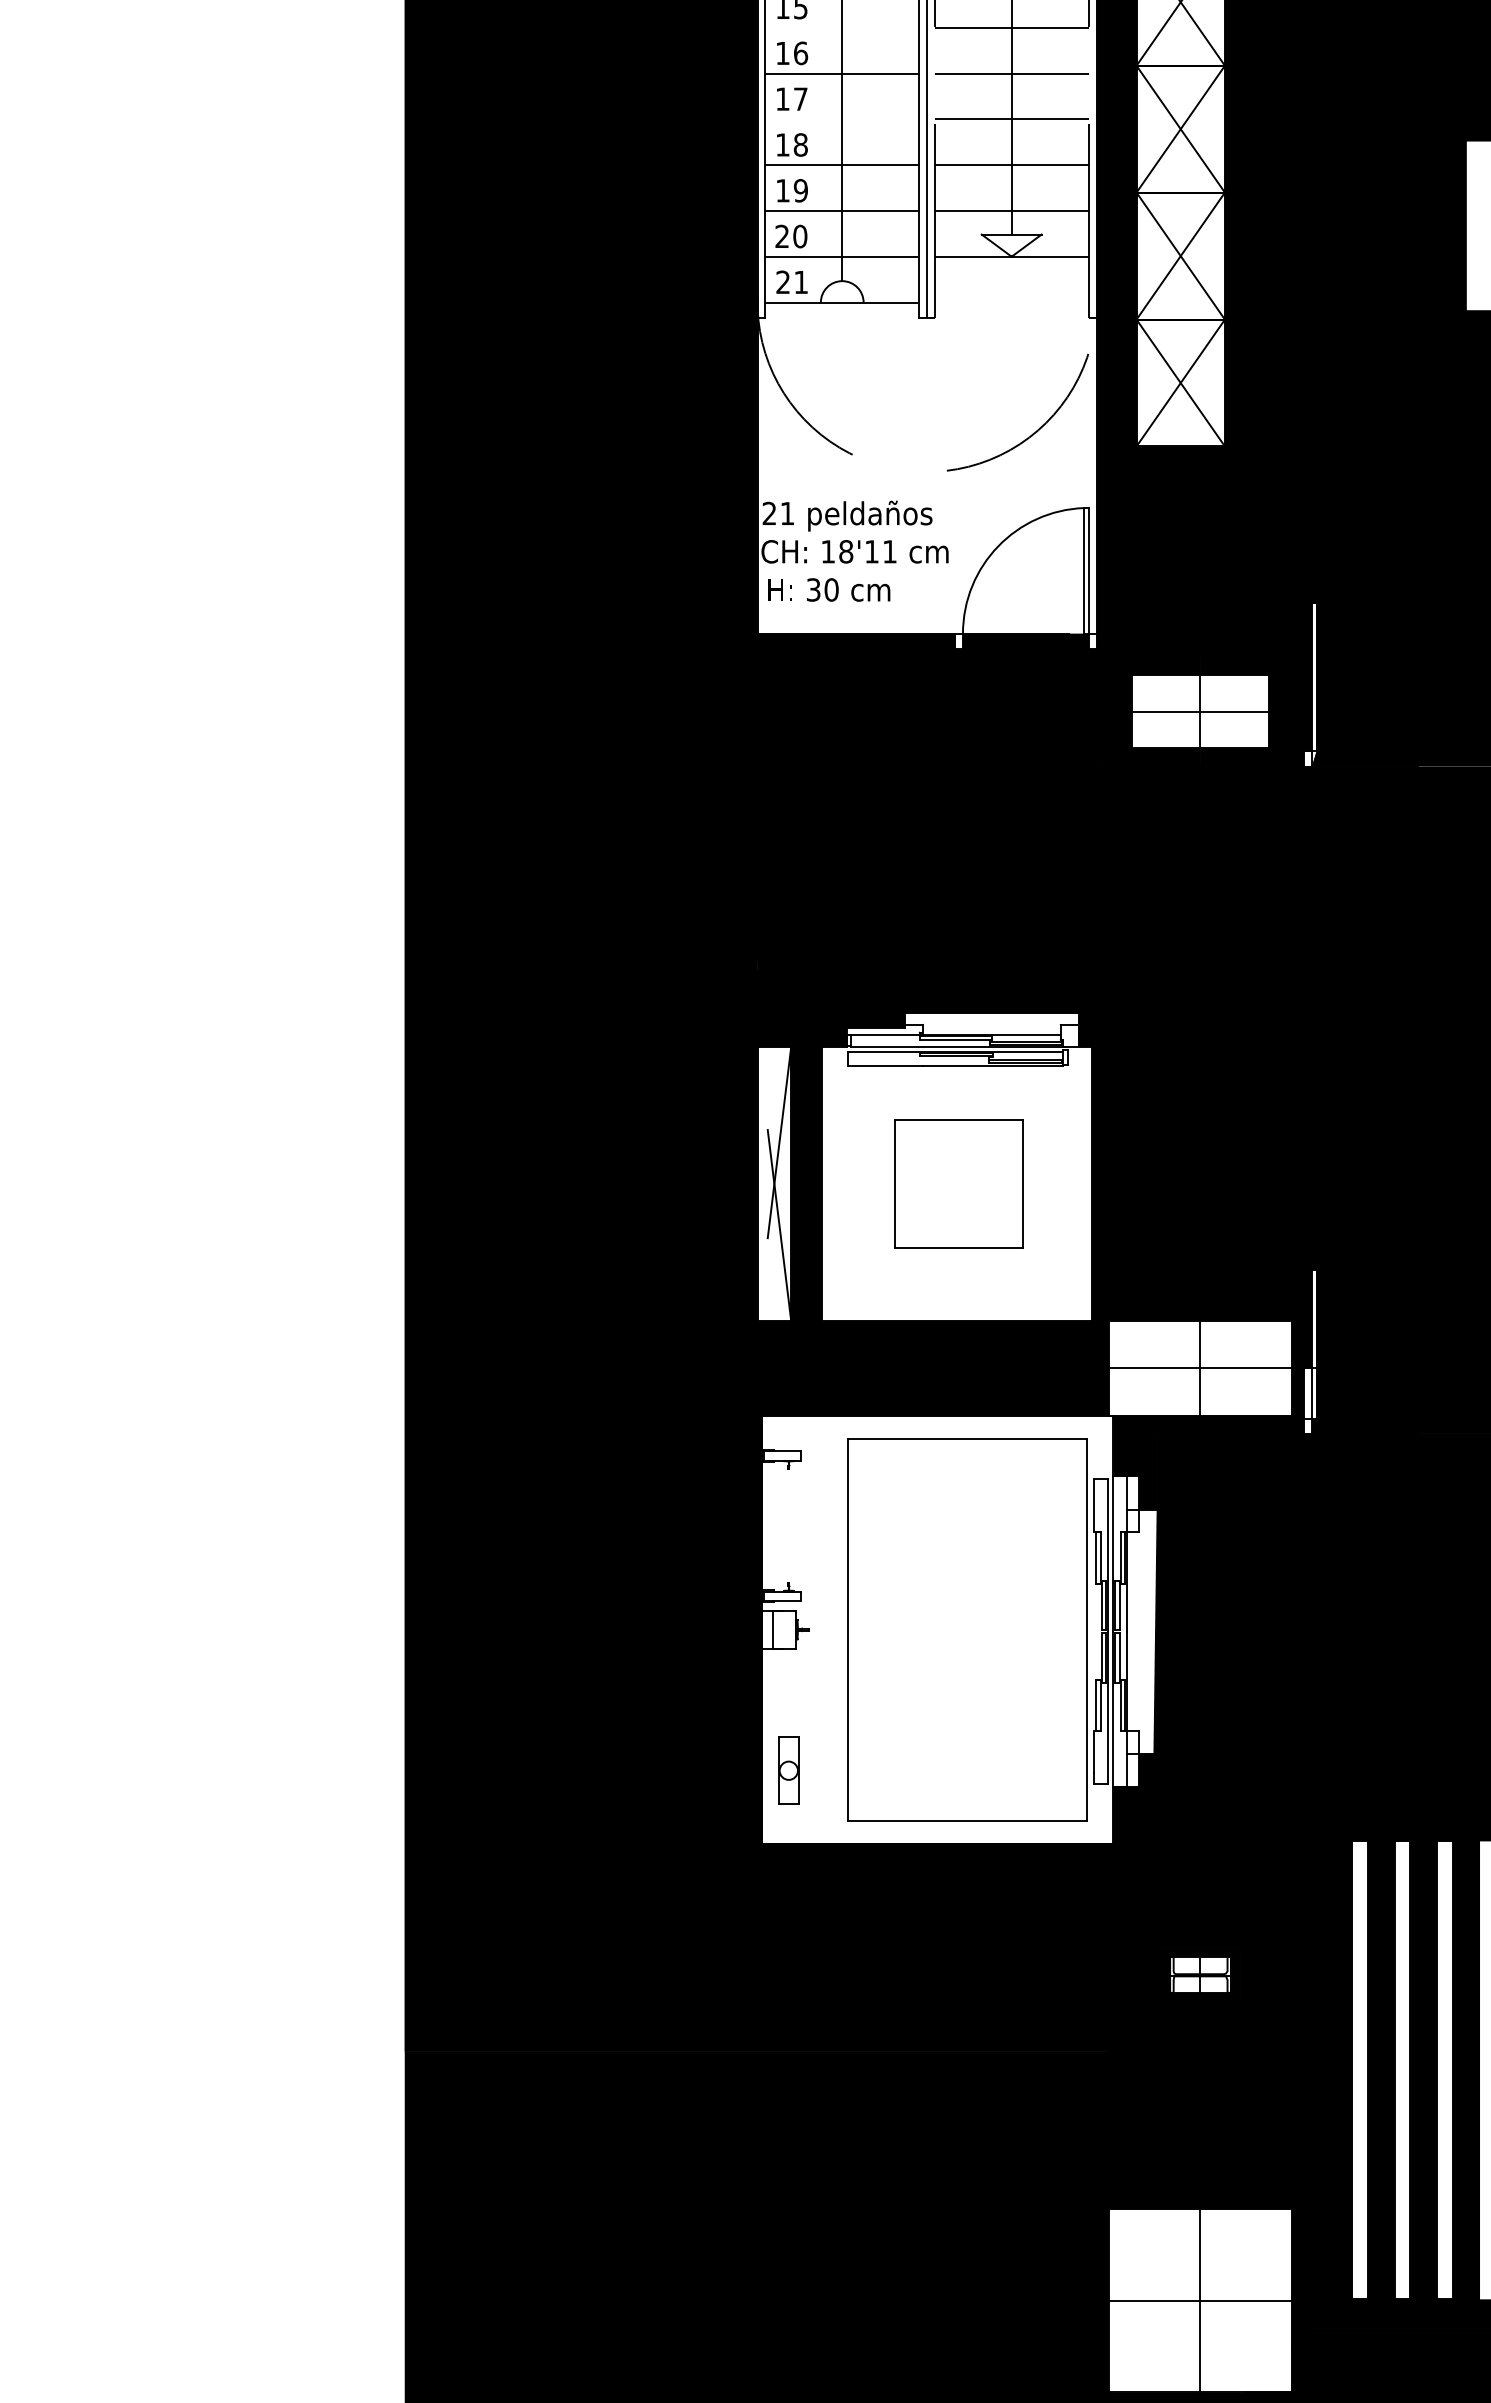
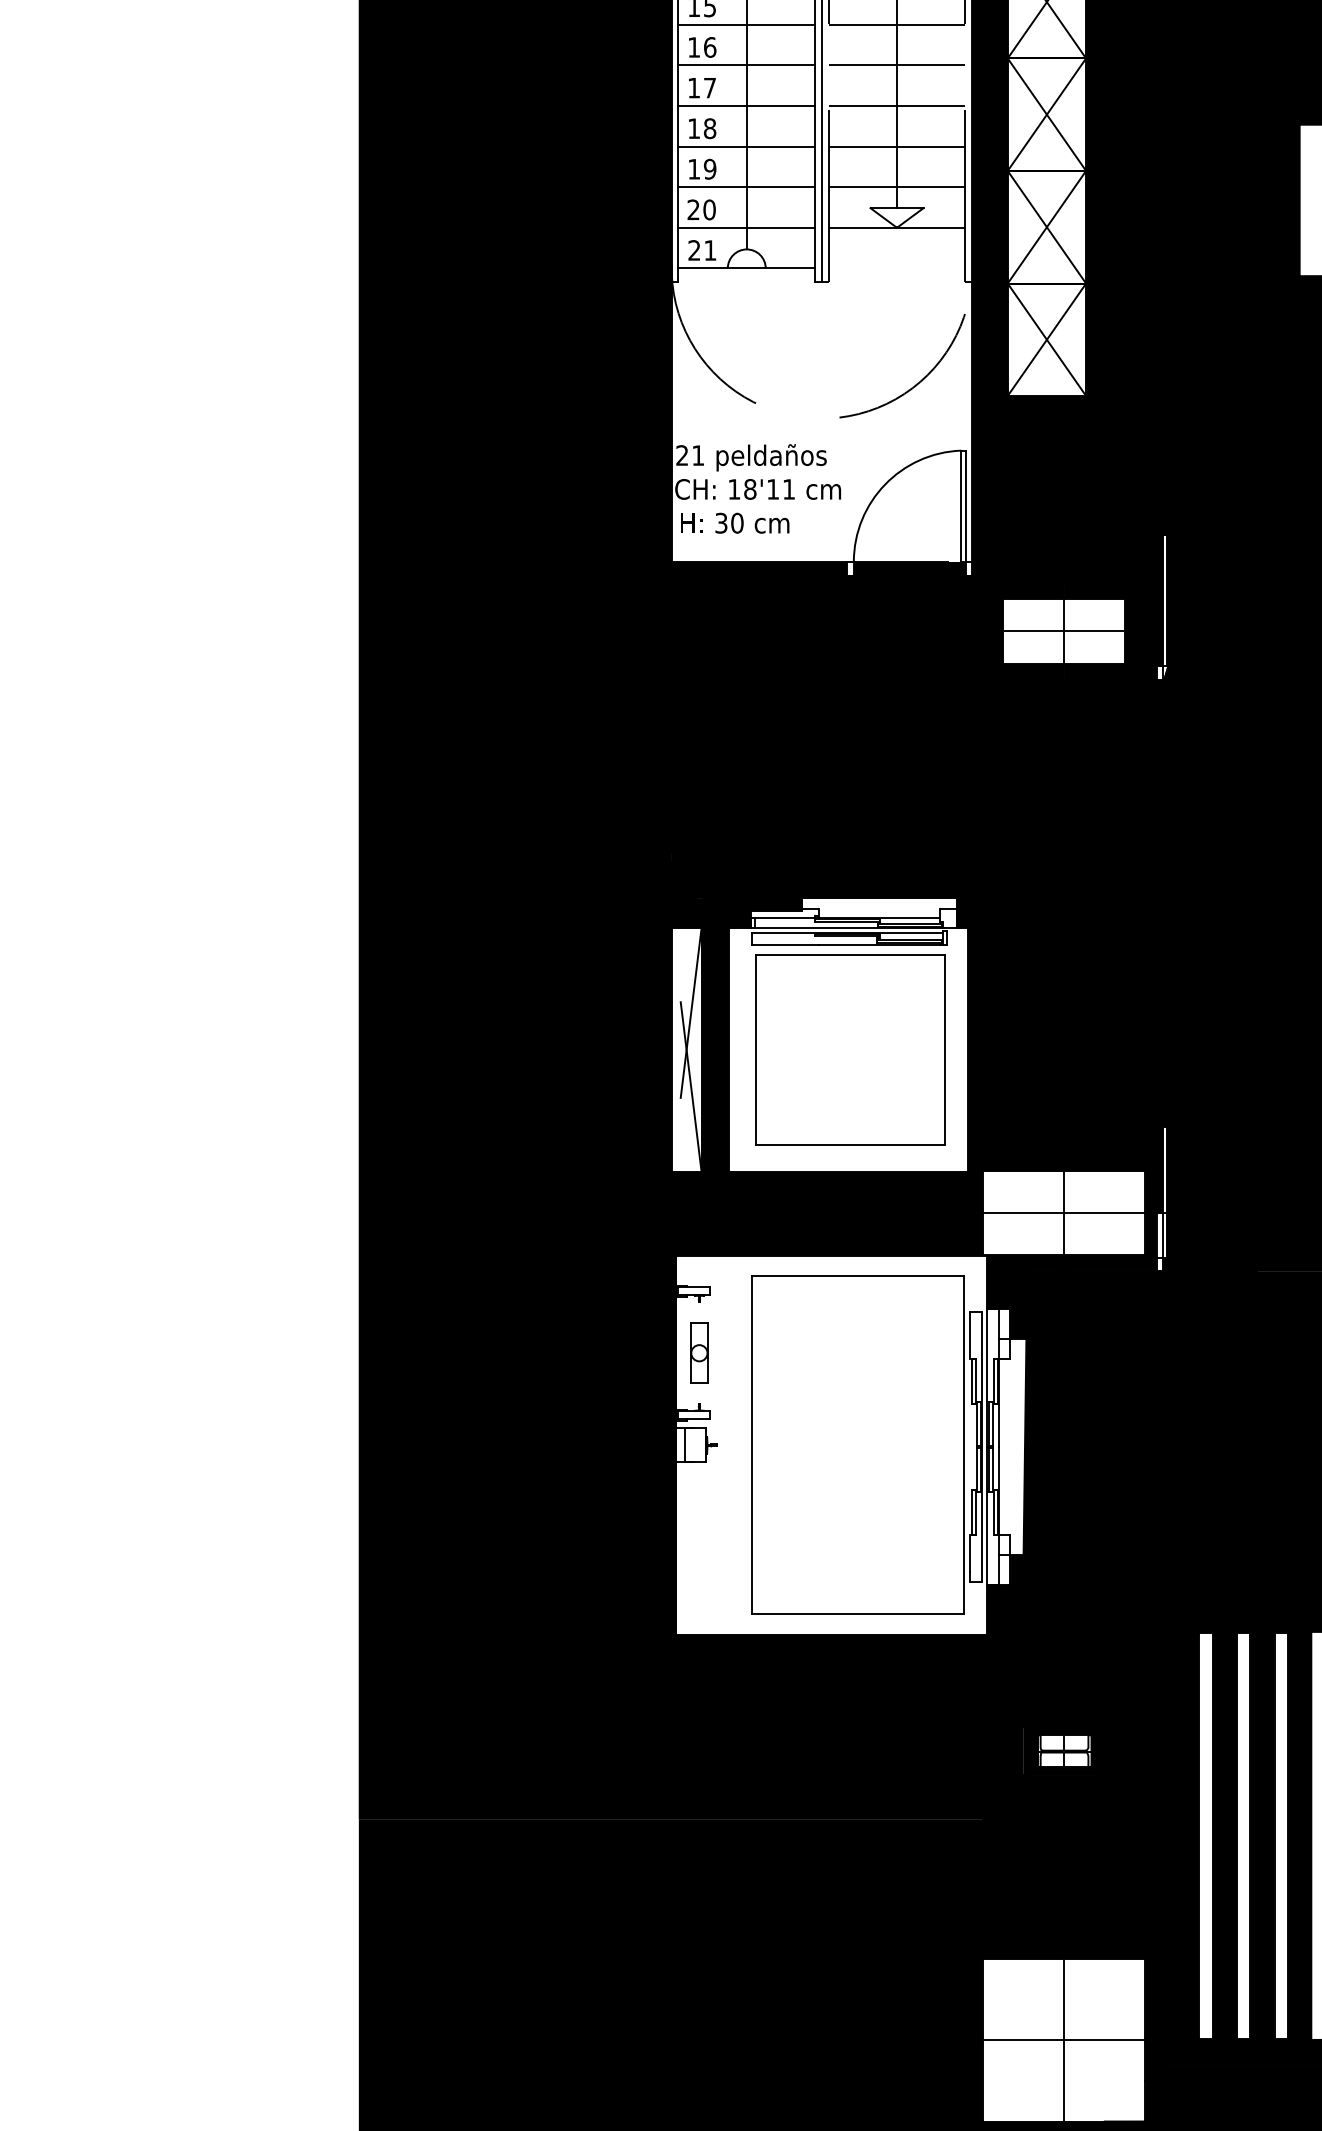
line: (841, 27) -> (746, 24), added
line: (841, 118) -> (746, 105), added
part: (959, 1183) -> (850, 1049), size x1.67
part: (788, 1769) -> (699, 1352), moved

